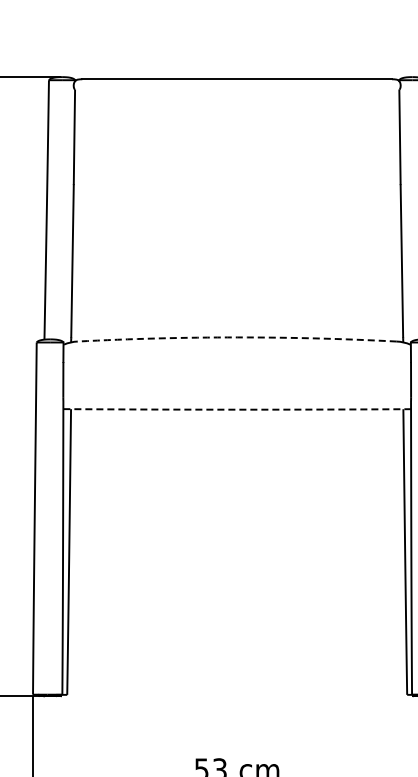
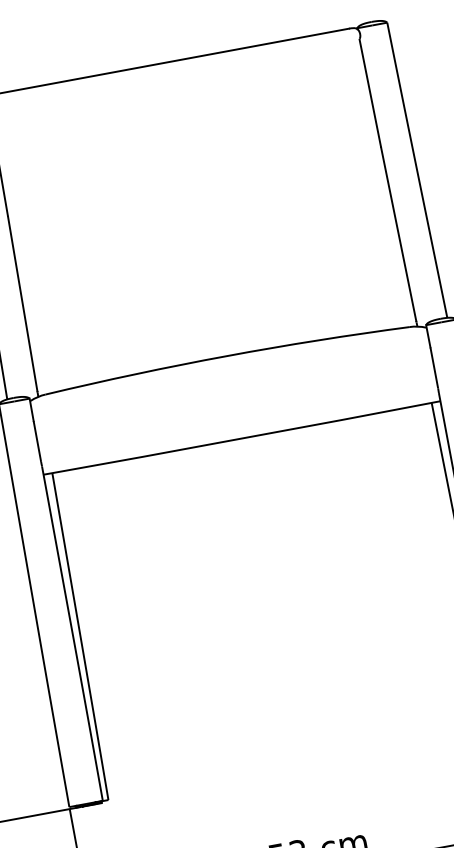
arc: (237, 337) -> (227, 356), dashed -> solid
arc: (237, 409) -> (242, 438), dashed -> solid

